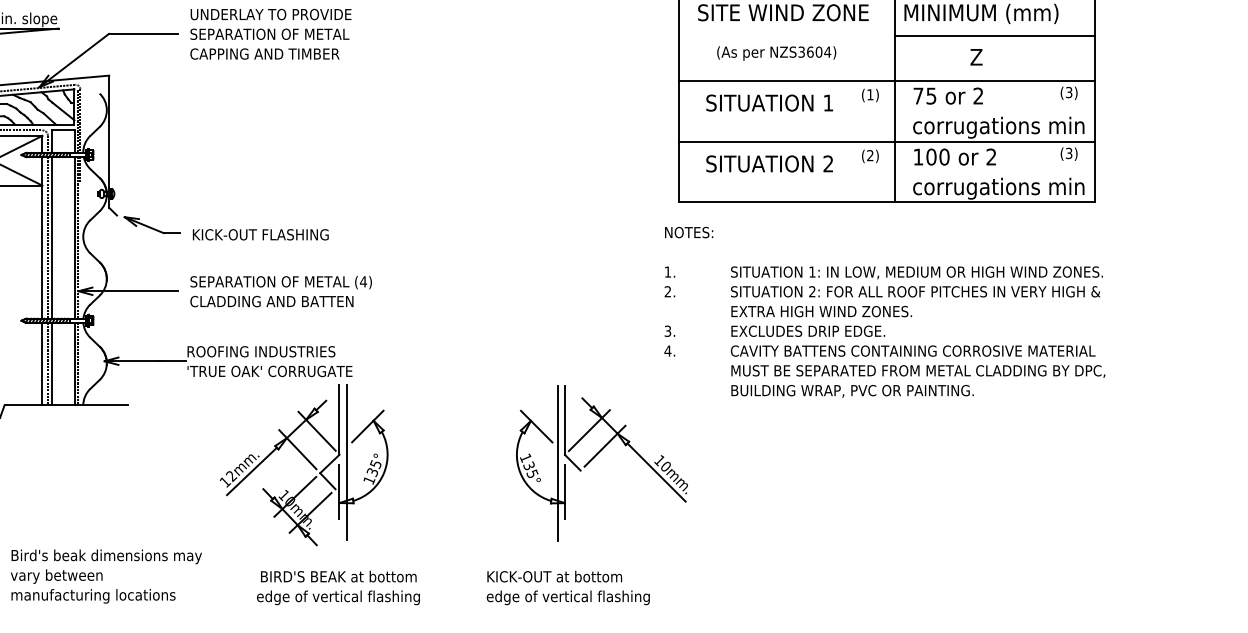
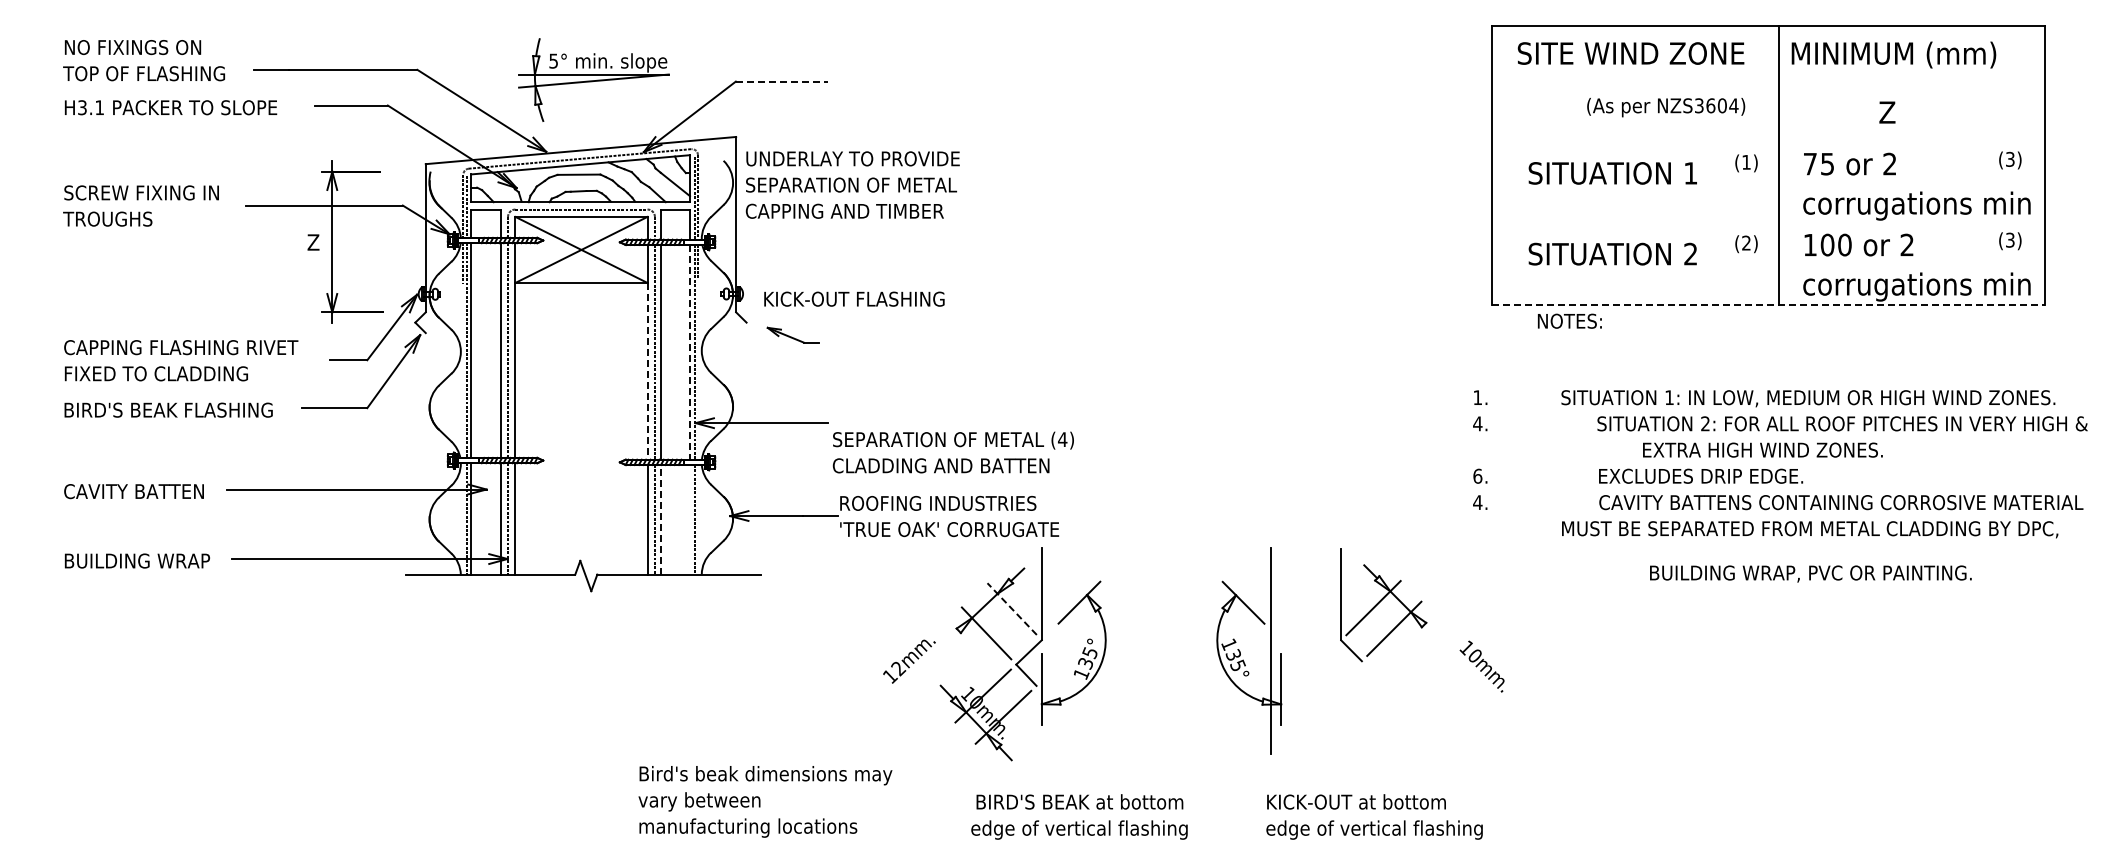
line: (143, 33) -> (781, 81), solid -> dashed
text: (270, 33) -> (852, 184), moved
line: (994, 36) -> (1911, 84), removed
text: (776, 53) -> (1666, 107), moved
line: (886, 80) -> (1768, 143), removed
line: (886, 141) -> (1768, 224), removed
line: (886, 202) -> (1768, 305), solid -> dashed
part: (152, 224) -> (793, 334), size x0.7
text: (688, 232) -> (1569, 320), moved
text: (260, 234) -> (854, 298), moved
line: (74, 238) -> (690, 352), solid -> dashed
line: (42, 252) -> (647, 371), solid -> dashed
text: (280, 291) -> (952, 452), moved
text: (667, 291) -> (1477, 423), 2. -> 4.
text: (915, 291) -> (1842, 423), moved
text: (821, 311) -> (1762, 449), moved
text: (667, 330) -> (1477, 475), 3. -> 6.
text: (808, 330) -> (1701, 475), moved
text: (913, 351) -> (1841, 502), moved
line: (52, 363) -> (660, 519), solid -> dashed
line: (74, 363) -> (690, 519), removed
text: (852, 390) -> (1810, 573), moved
line: (317, 431) -> (1012, 609), solid -> dashed
line: (346, 462) -> (1051, 650), removed
part: (534, 463) -> (1240, 651), moved
line: (251, 470) -> (925, 661), removed
line: (656, 472) -> (1462, 663), removed
text: (106, 576) -> (765, 801), moved
text: (338, 587) -> (1079, 816), moved
text: (568, 587) -> (1374, 816), moved

